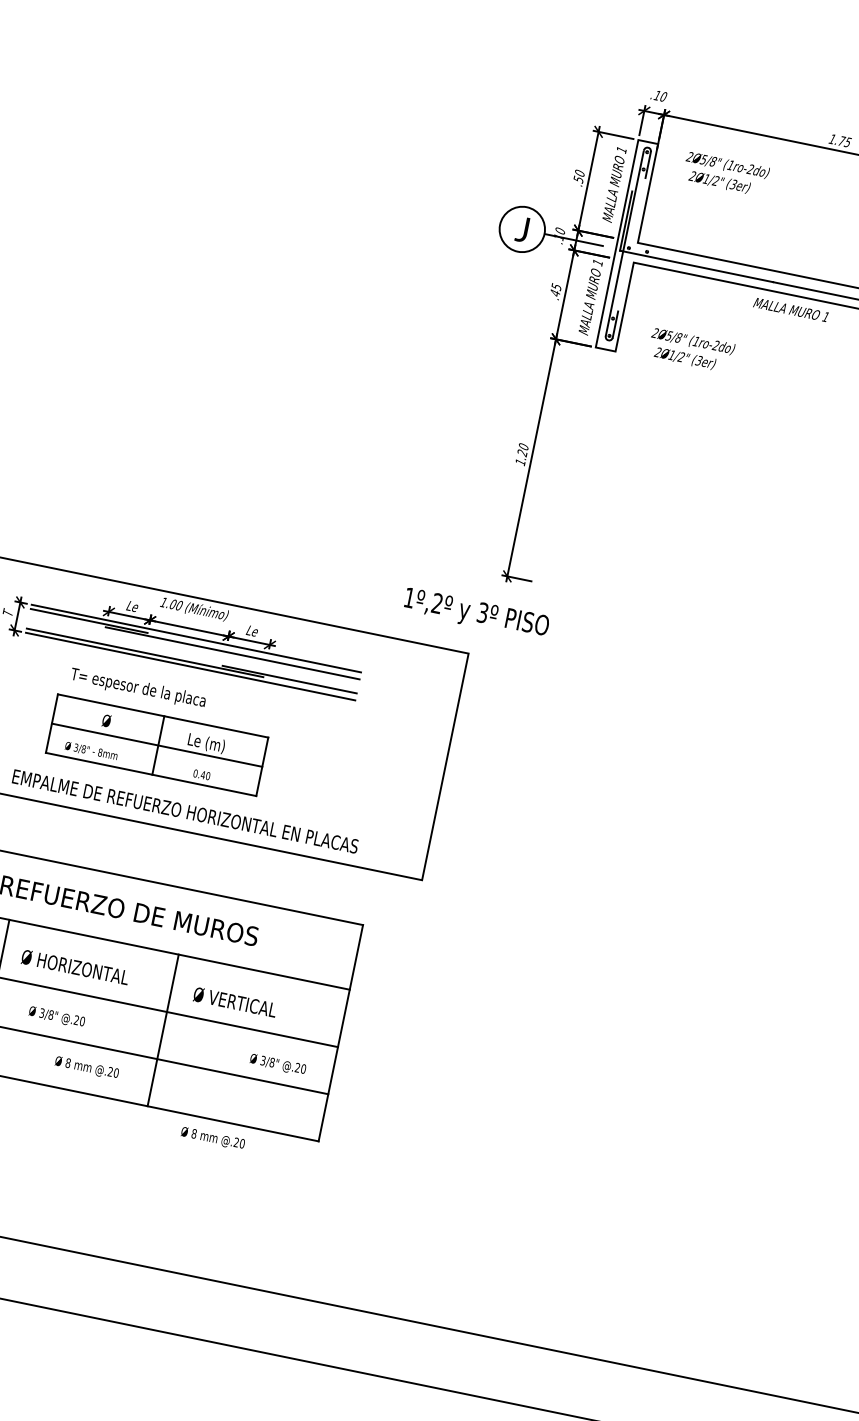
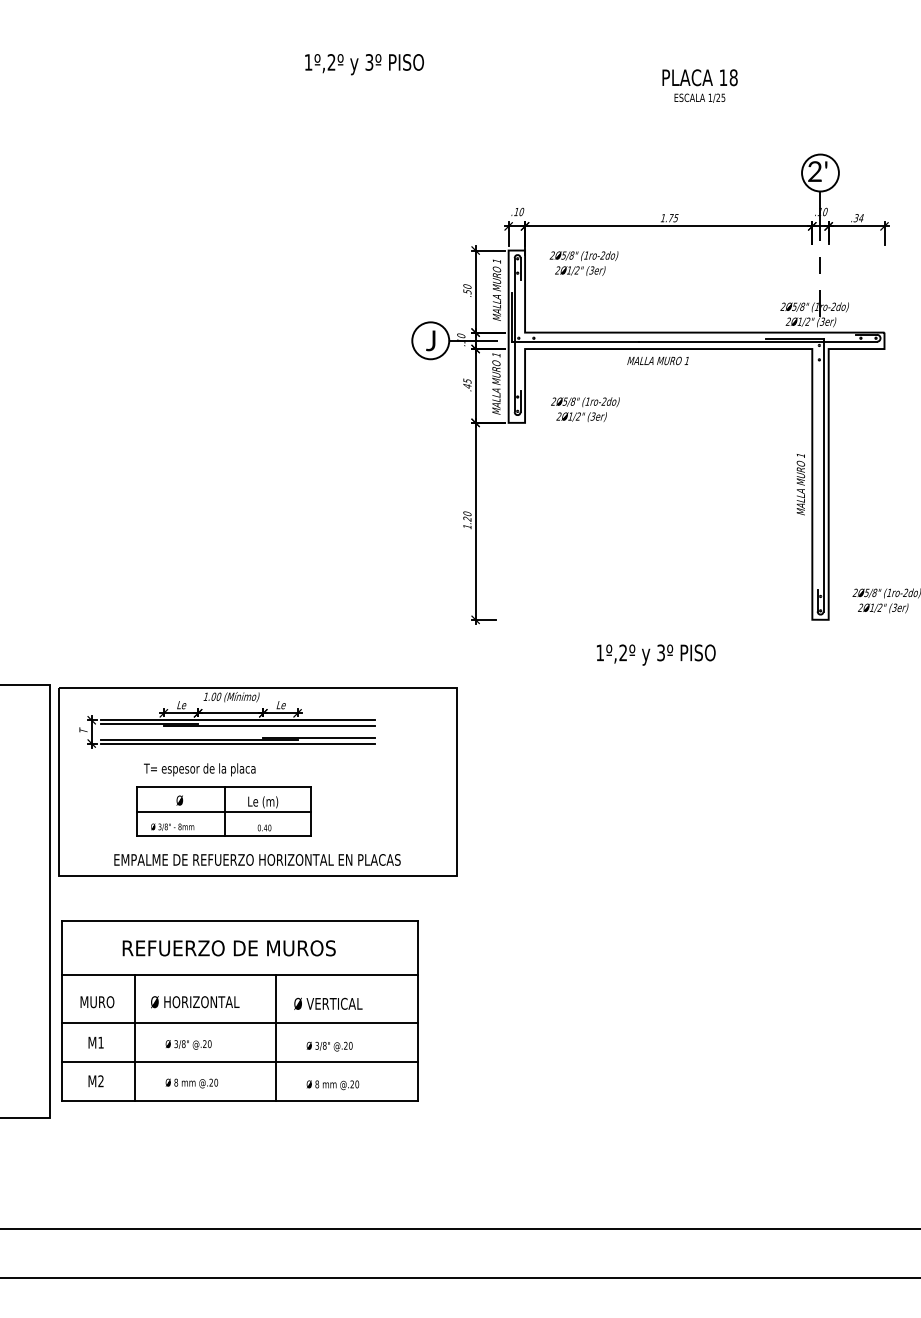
text: (476, 613) -> (656, 654), moved
text: (277, 1064) -> (329, 1046), moved
text: (86, 1067) -> (191, 1083), moved
text: (212, 1138) -> (332, 1085), moved

